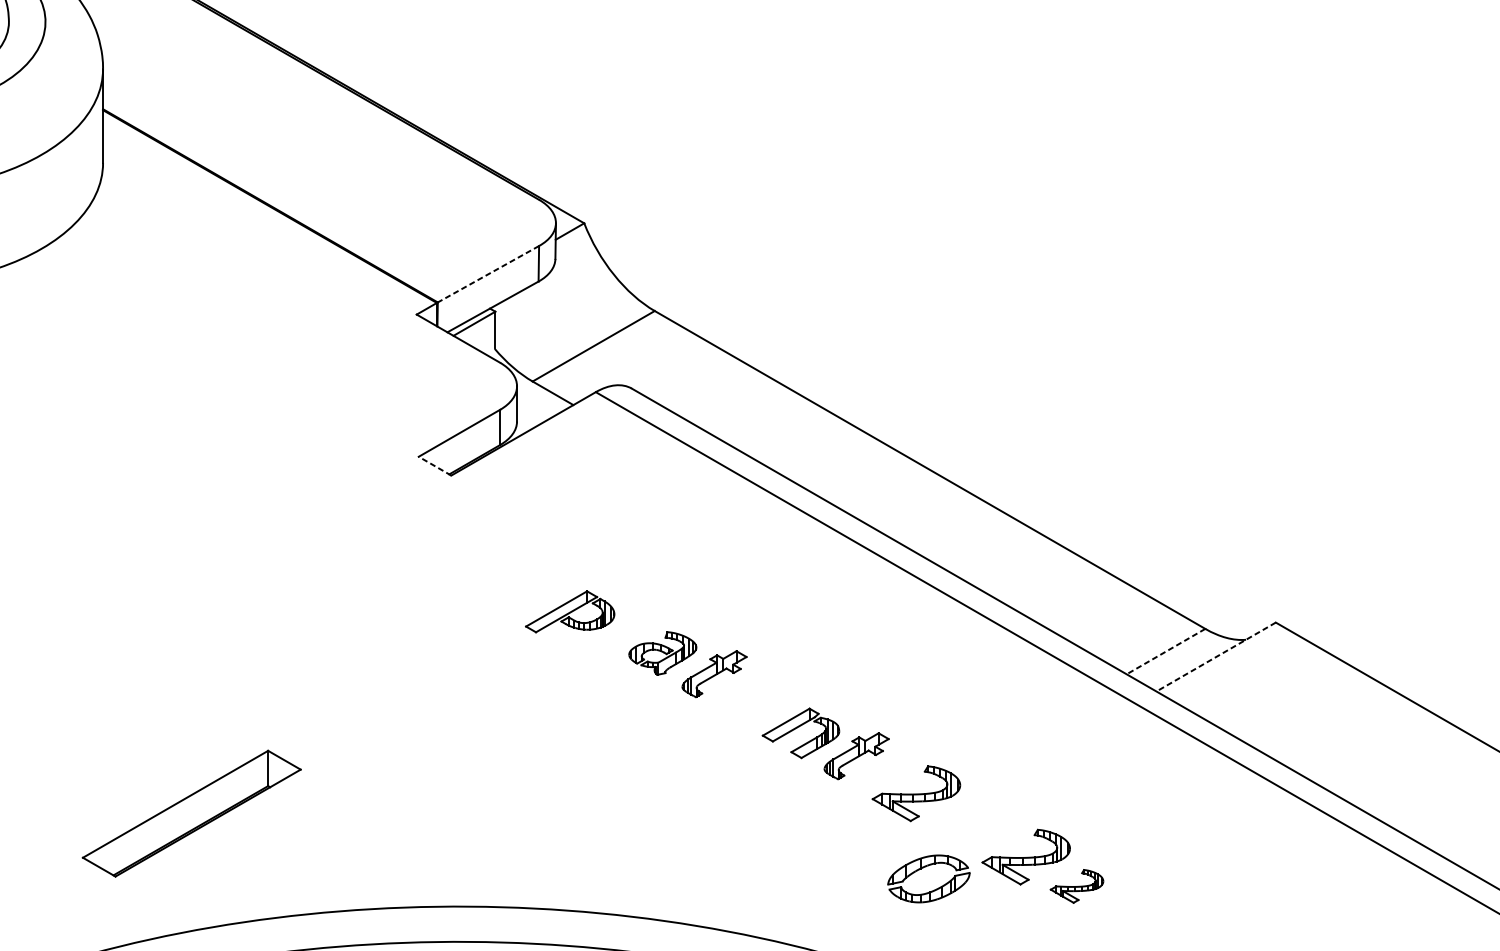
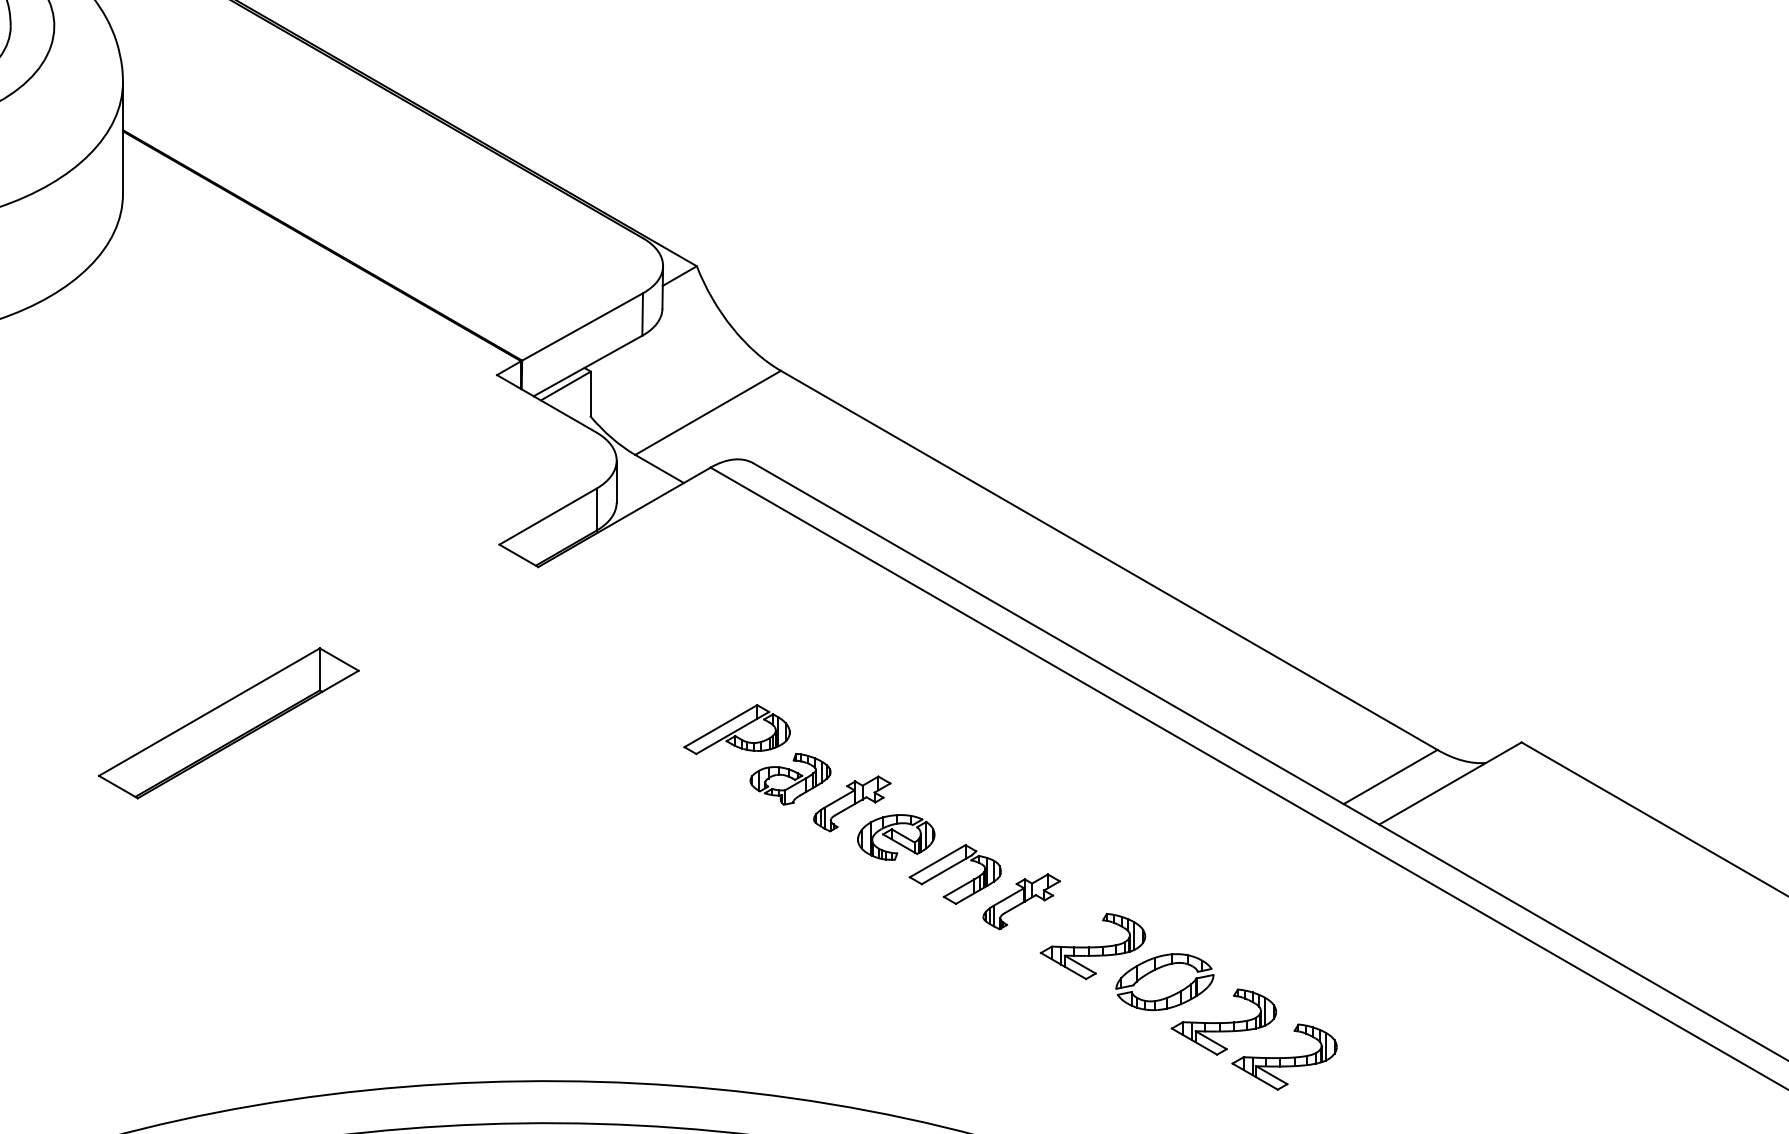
line: (488, 274) -> (582, 327), dashed -> solid
line: (434, 465) -> (518, 555), dashed -> solid
part: (569, 611) -> (736, 729), moved
line: (1165, 652) -> (1390, 777), dashed -> solid
line: (1216, 657) -> (1450, 783), dashed -> solid
part: (751, 702) -> (896, 837), added
part: (191, 813) -> (228, 723), moved
part: (1077, 885) -> (1284, 1056), size x1.67
part: (932, 890) -> (1169, 995), moved

